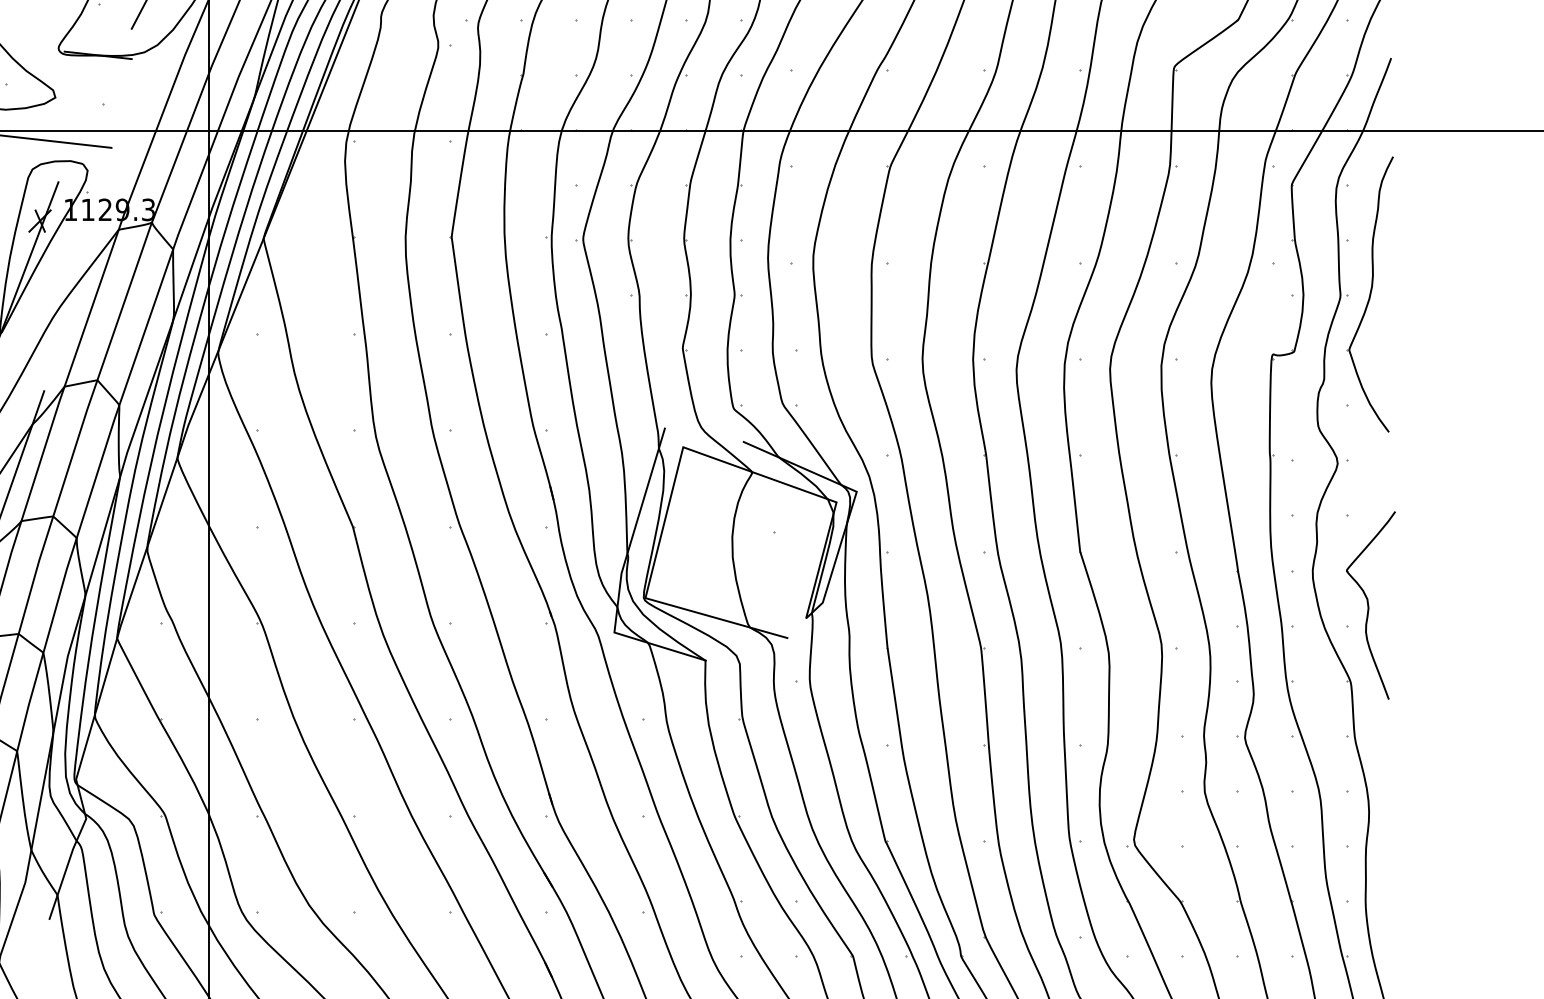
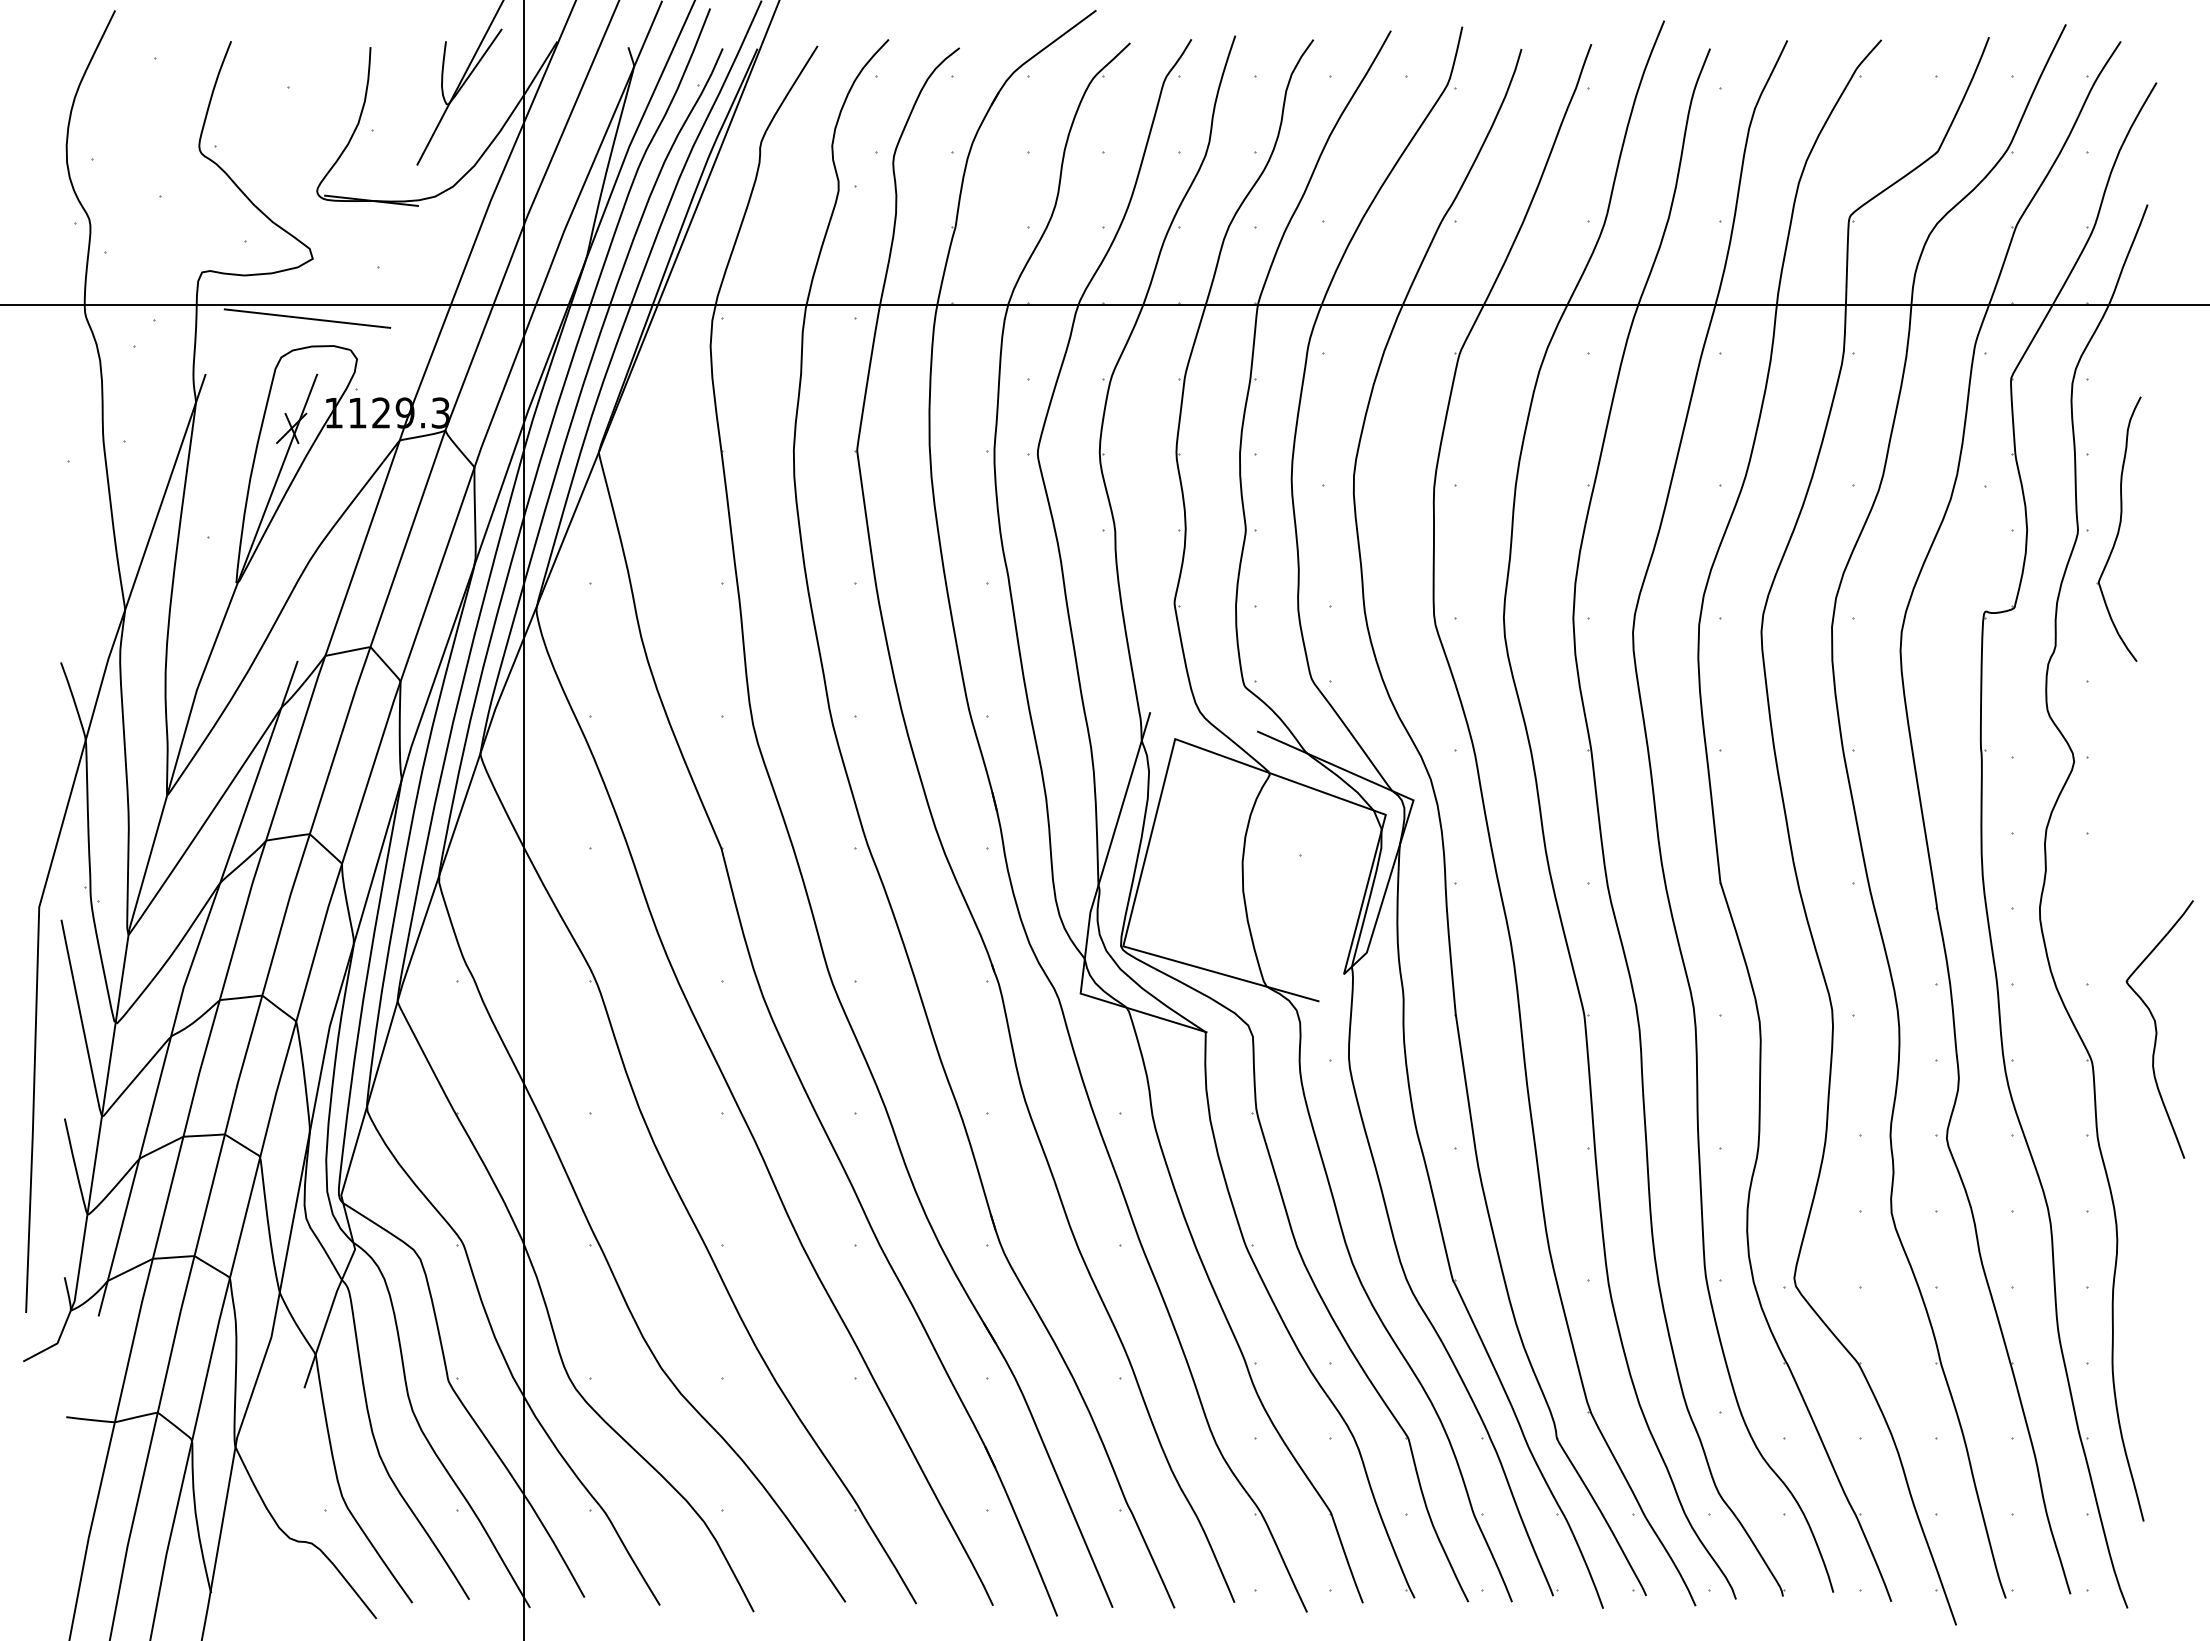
part: (1369, 293) -> (2118, 528), size x0.7
part: (1370, 605) -> (2159, 1029), moved

